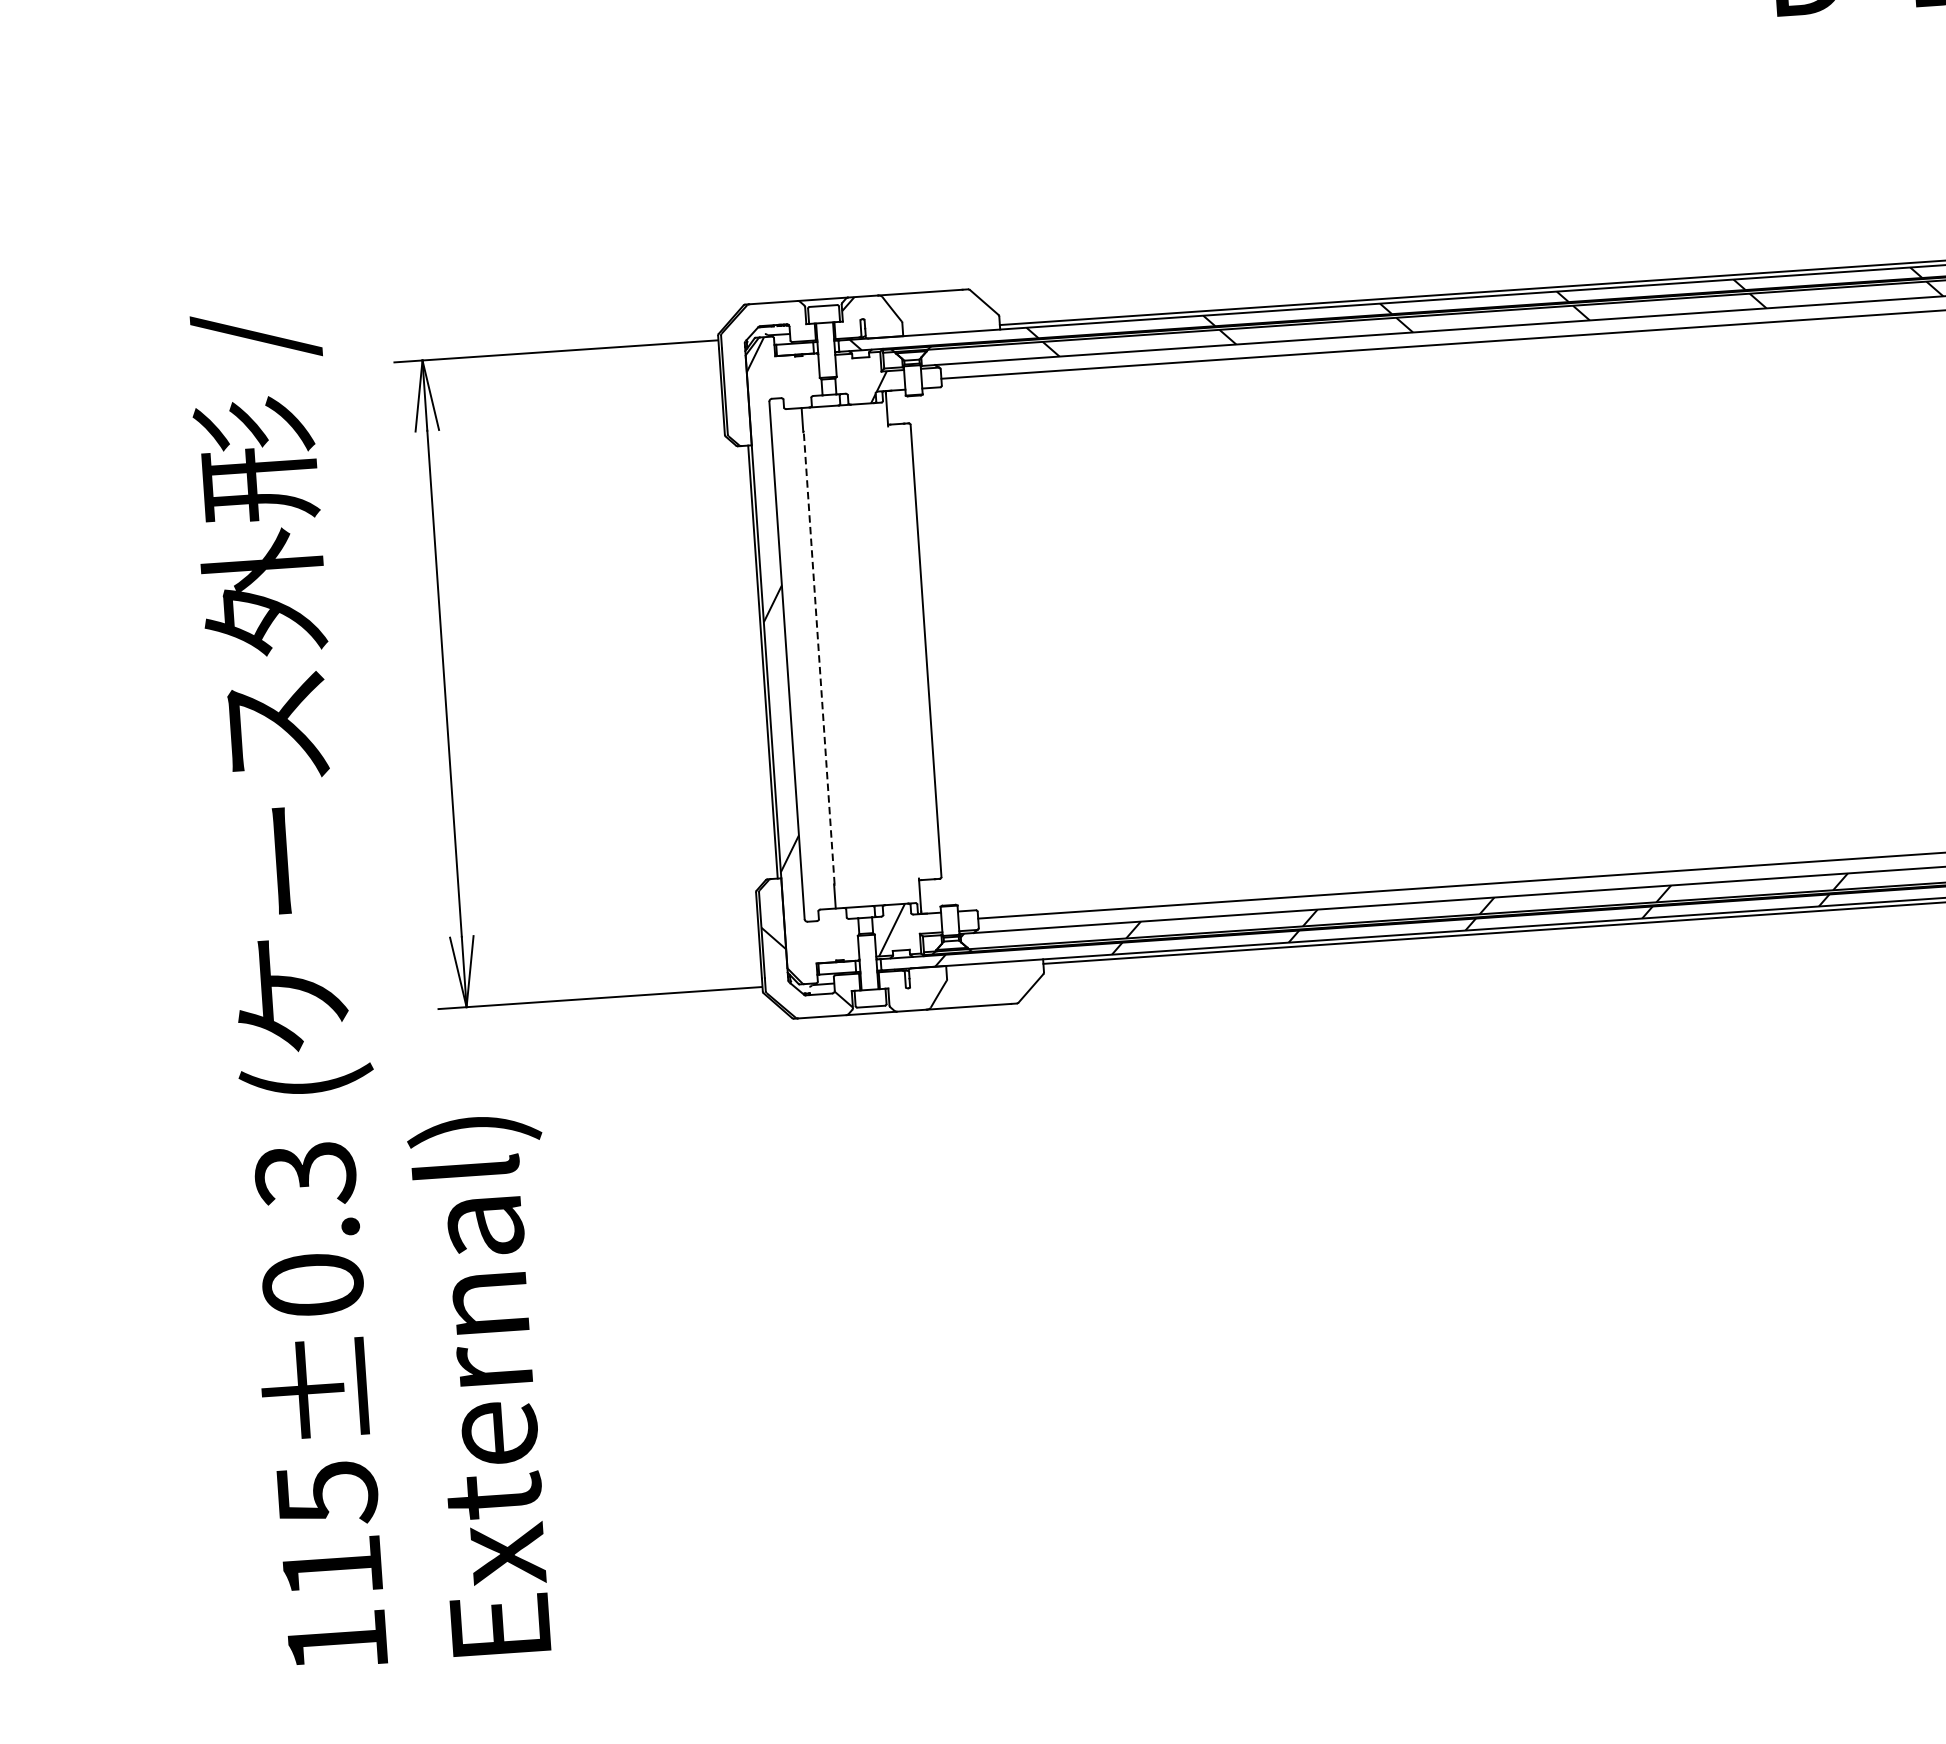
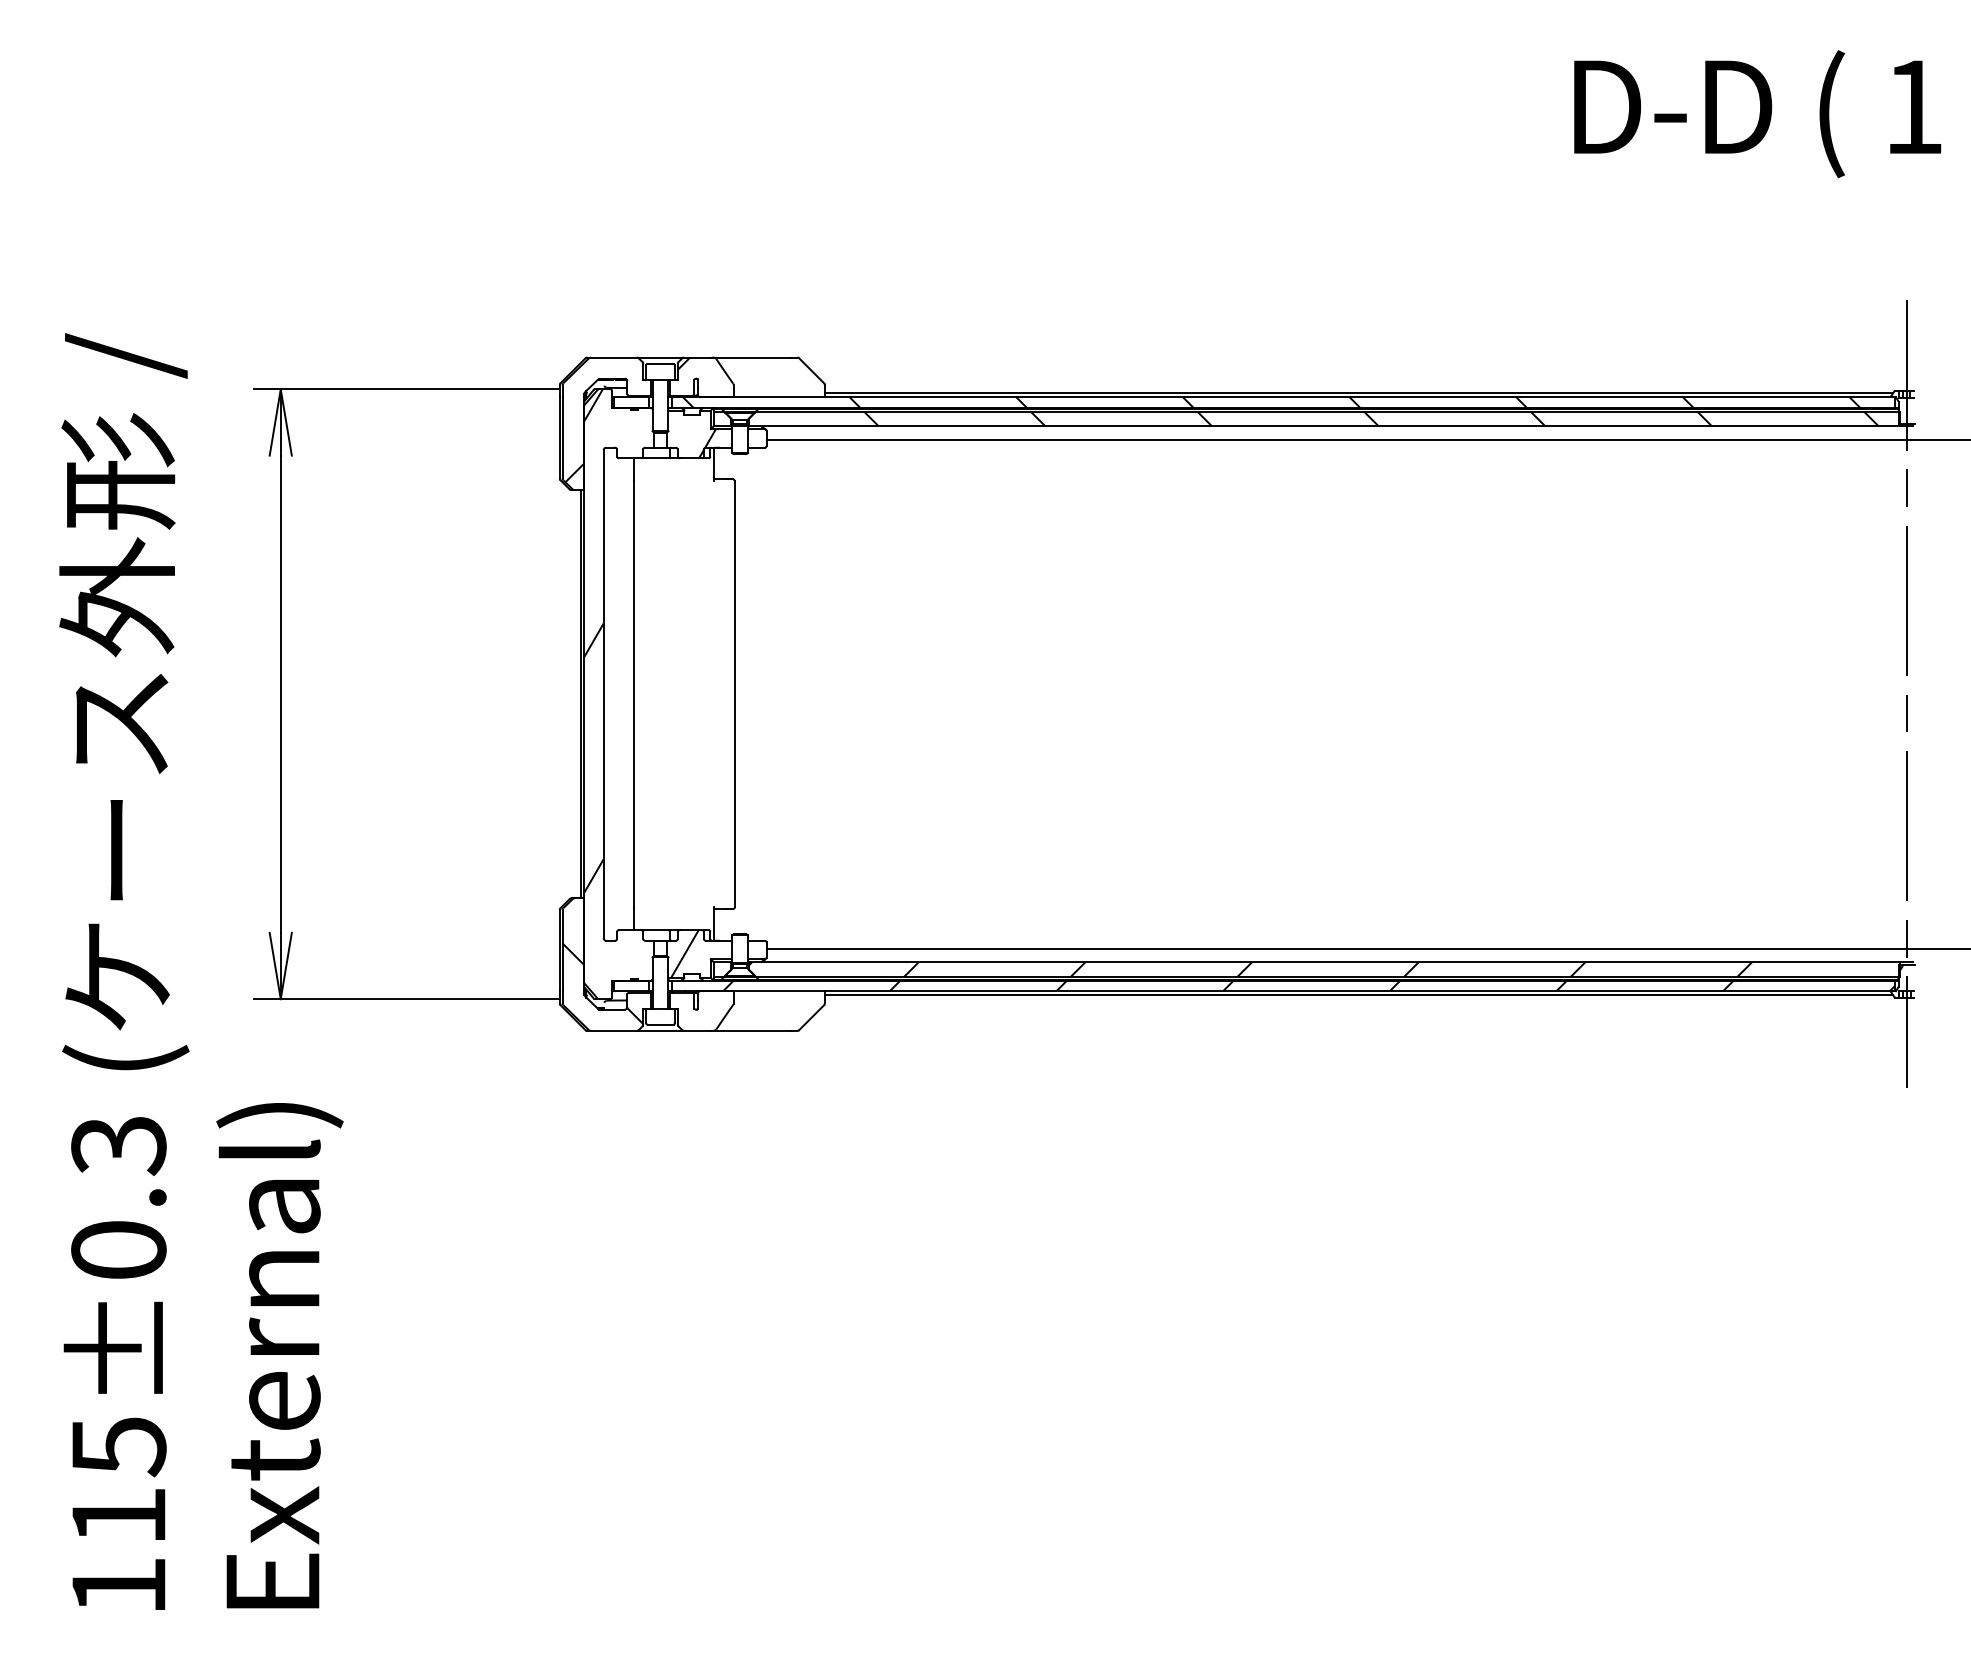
hatch: (740, 427) -> (574, 472), added
line: (819, 657) -> (634, 693), dashed -> solid

